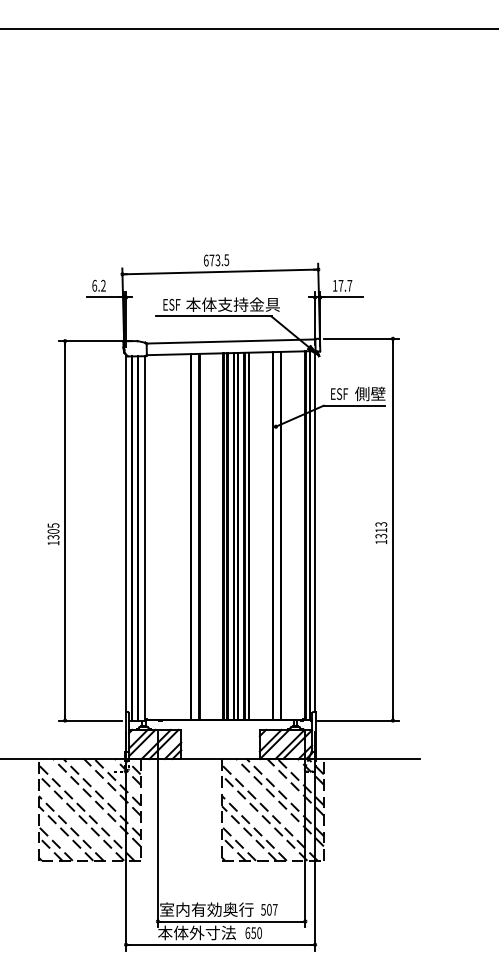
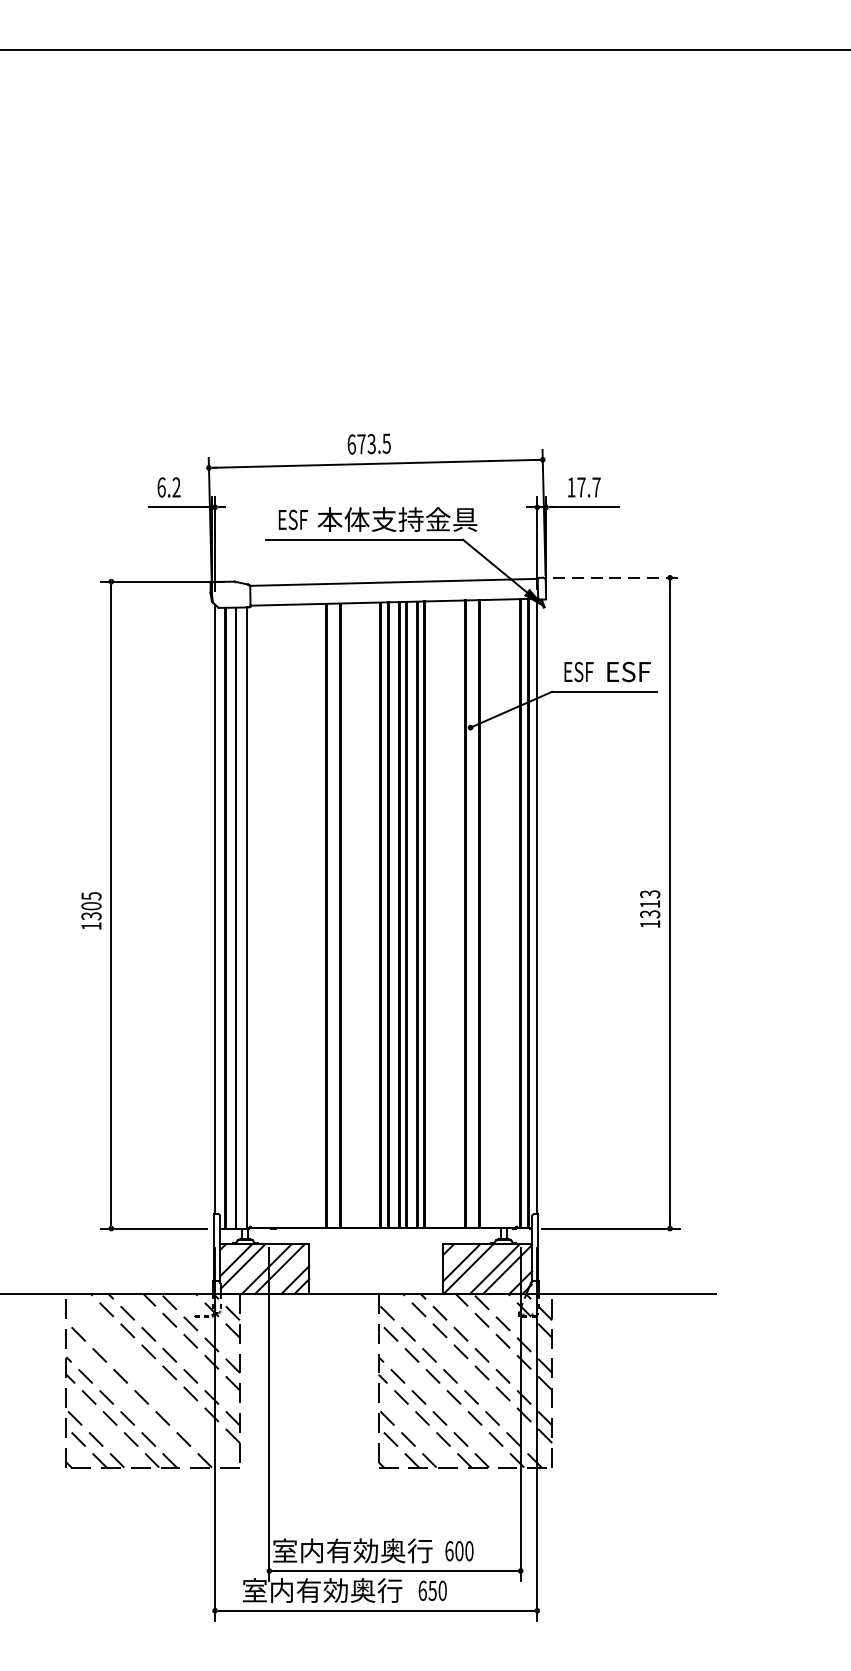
line: (362, 338) -> (618, 577), solid -> dashed
text: (370, 393) -> (631, 671), 側壁 -> ESF
line: (86, 812) -> (147, 1385), removed
text: (269, 909) -> (459, 1550), 507 -> 600
text: (188, 932) -> (321, 1589), 本体外寸法 -> 室内有効奥行

